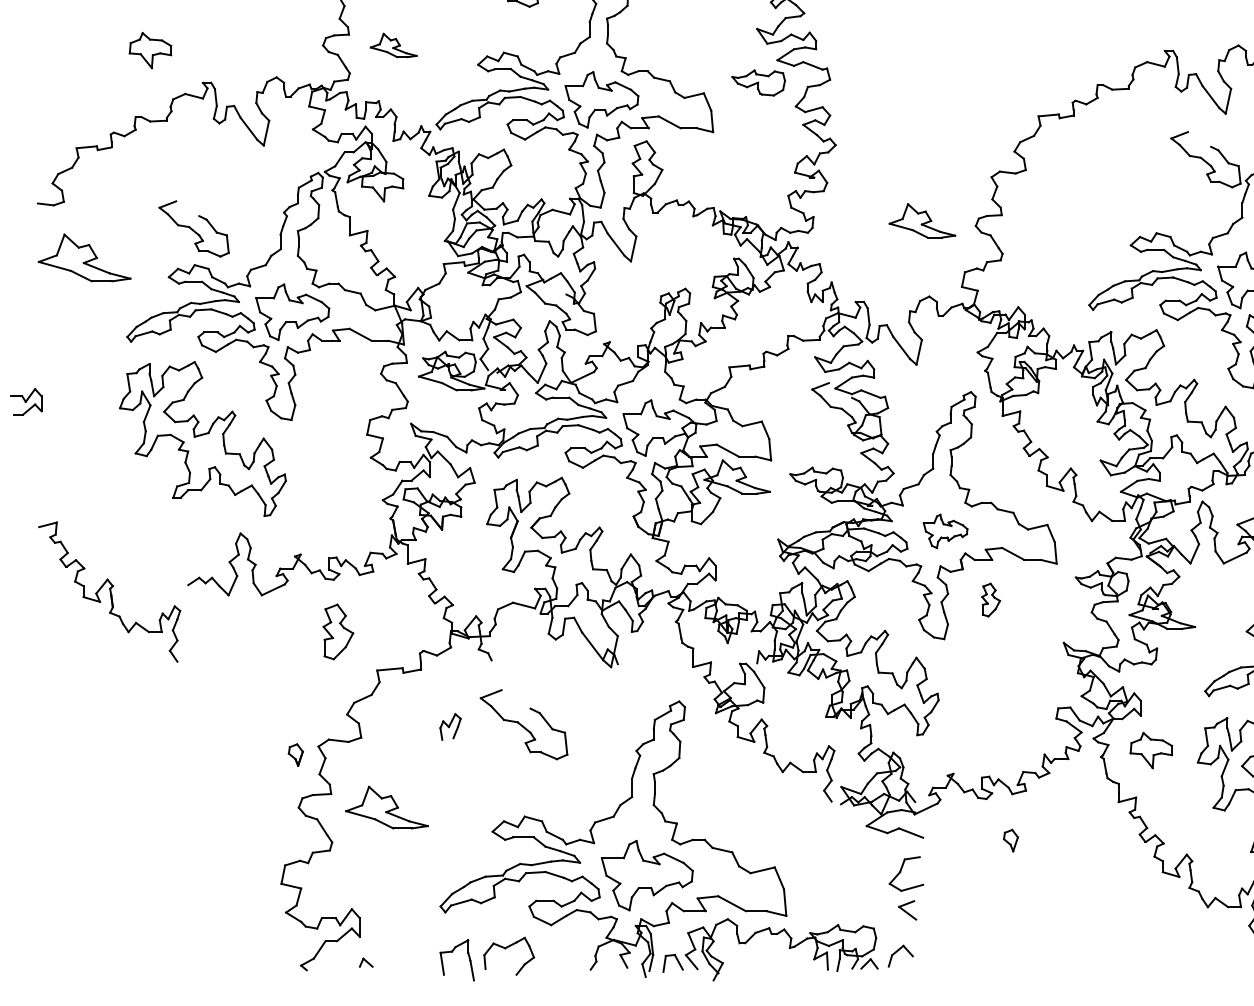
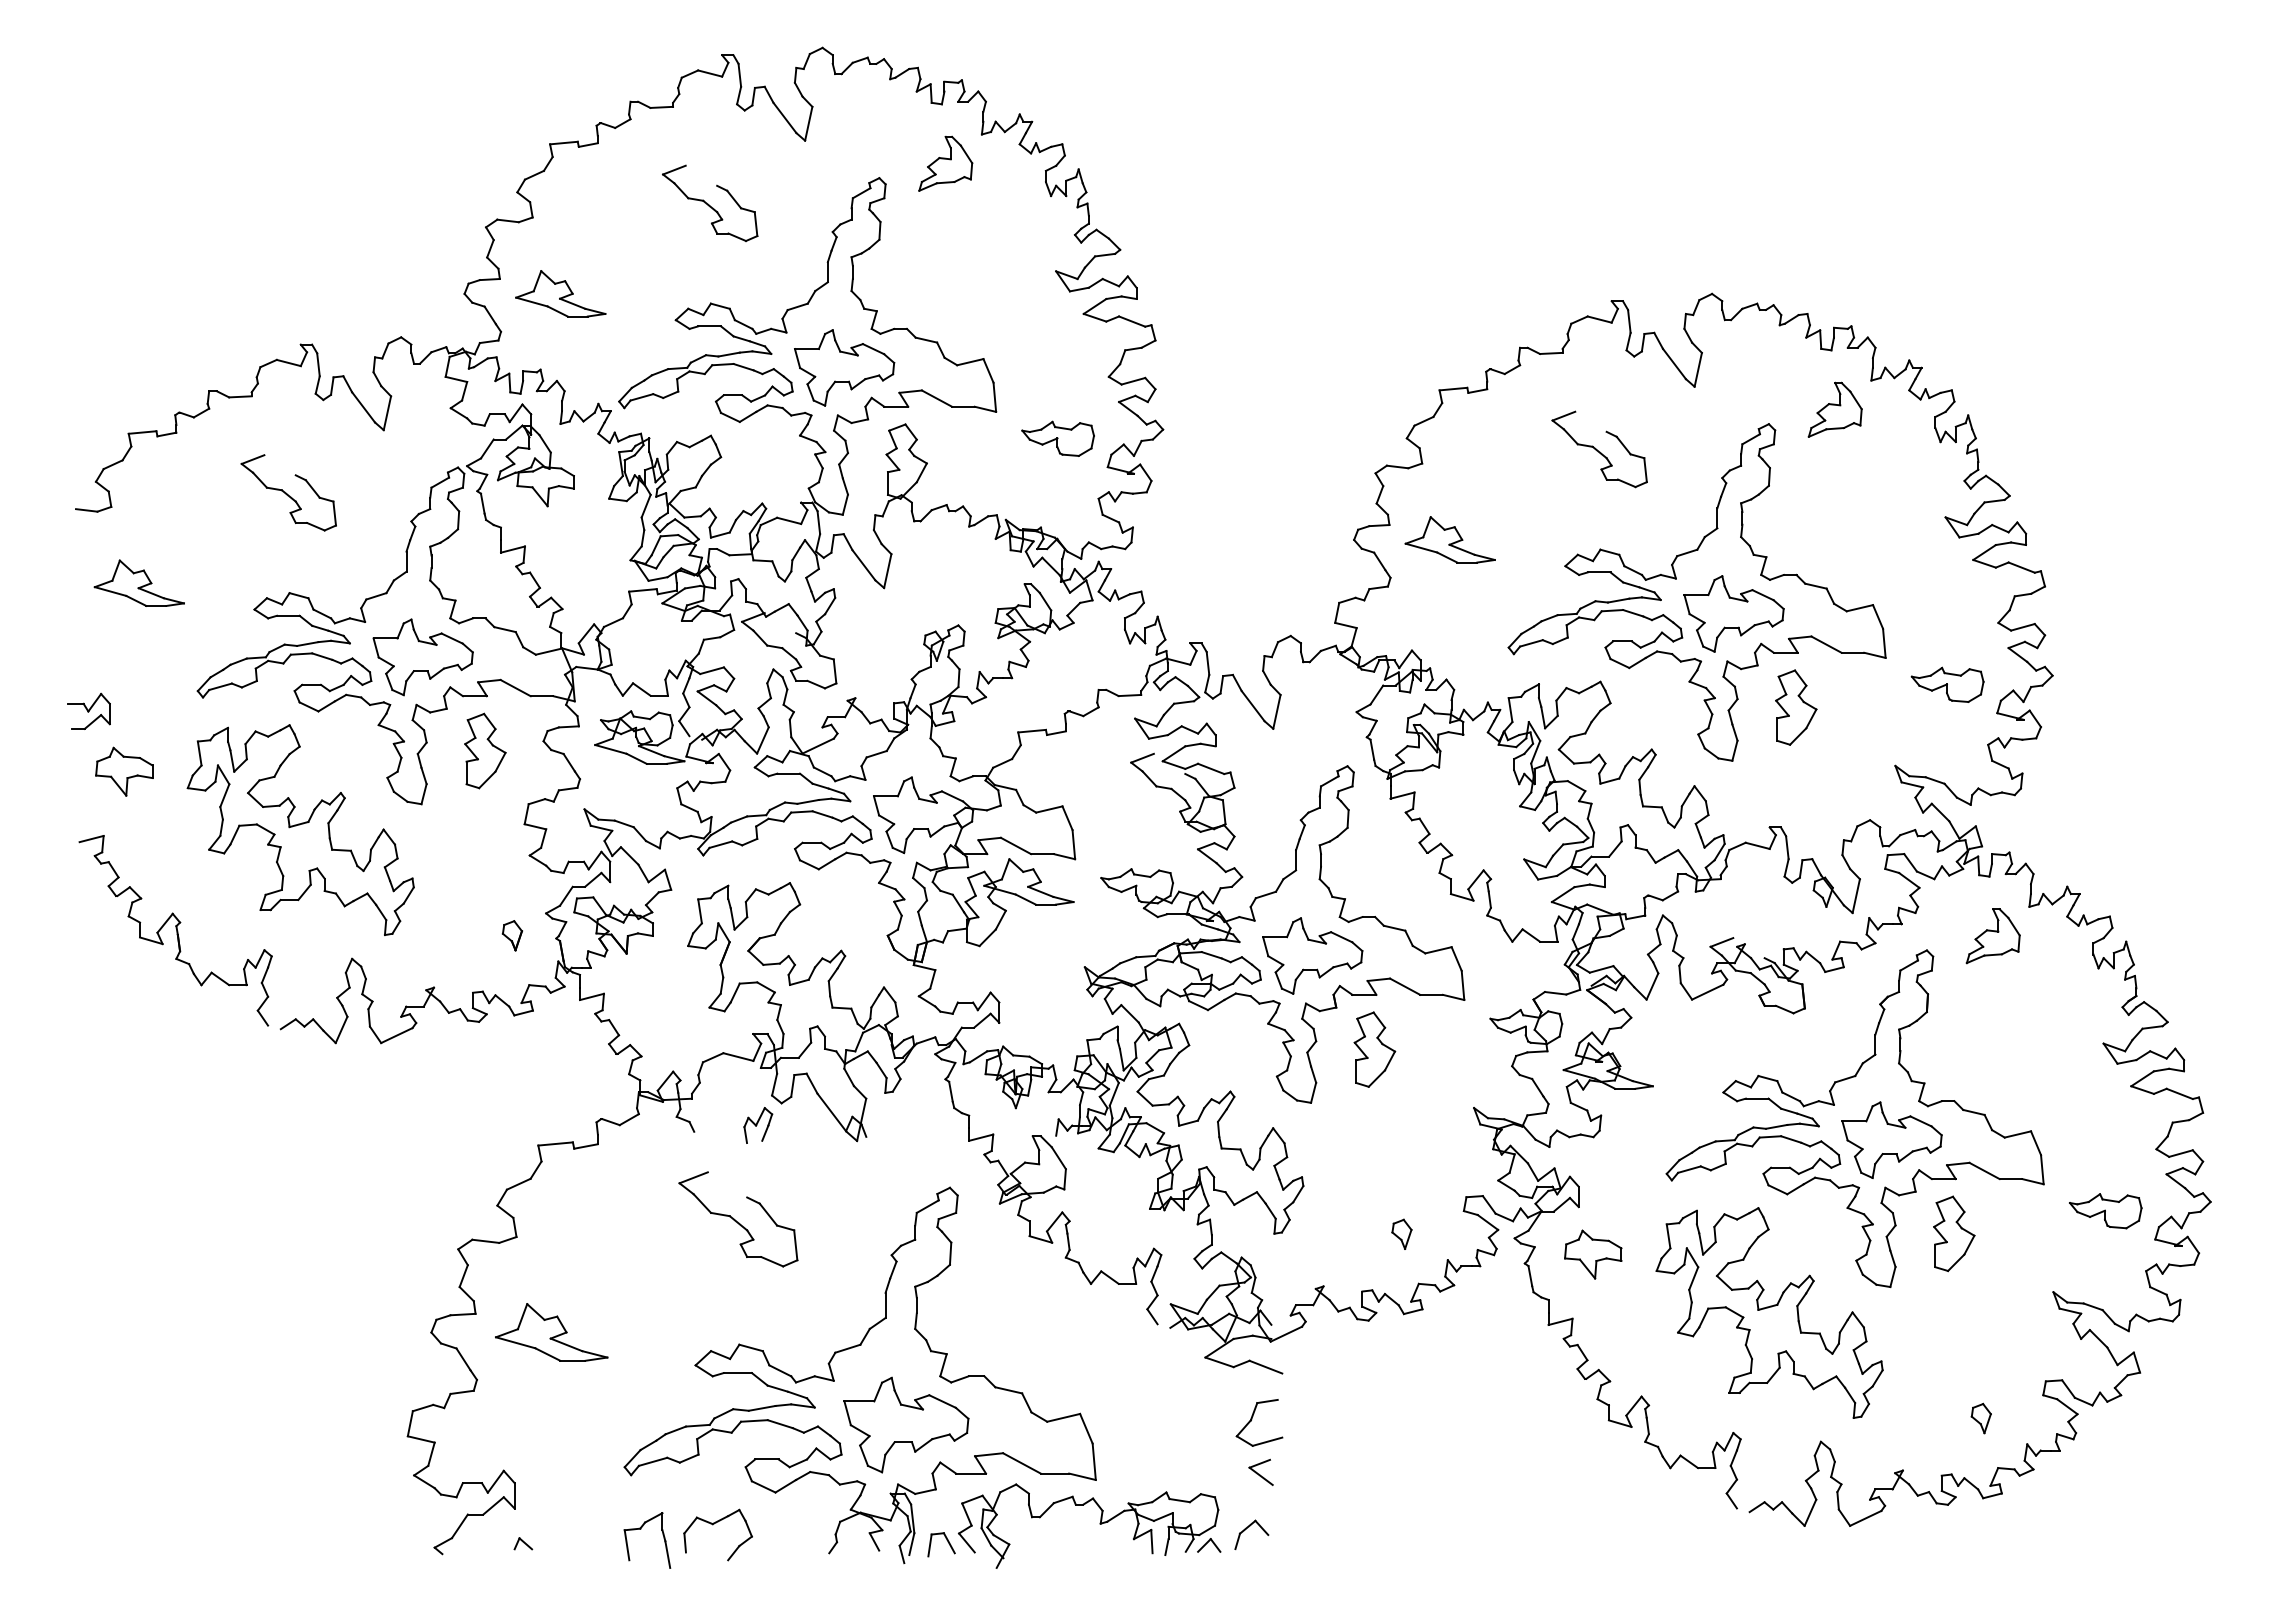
part: (393, 45) -> (560, 293), size x1.43
part: (150, 50) -> (124, 771), moved
part: (758, 82) -> (1057, 438), moved
part: (1205, 159) -> (1599, 449), moved
part: (921, 220) -> (1449, 539), moved
part: (193, 228) -> (288, 492), moved
part: (83, 257) -> (138, 582), size x0.71
part: (25, 401) -> (88, 710), moved
part: (945, 531) -> (1312, 955), size x1.67
part: (109, 591) -> (175, 930), moved
part: (990, 600) -> (1374, 1049), size x1.67
part: (338, 631) -> (485, 750), moved
part: (450, 726) -> (758, 1125), moved
part: (295, 754) -> (511, 935), moved
part: (1010, 839) -> (1401, 1233), moved

